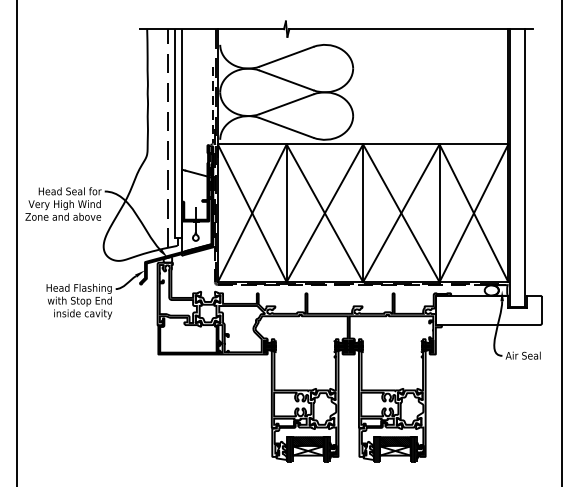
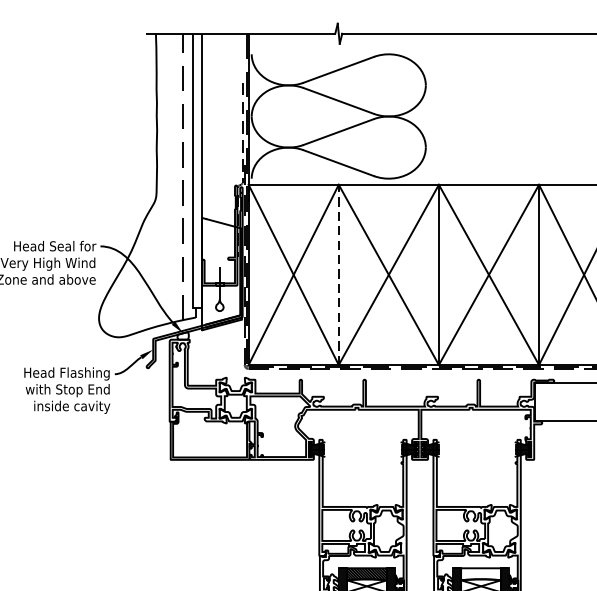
line: (286, 213) -> (338, 275), solid -> dashed
hatch: (395, 441) -> (481, 573), removed

